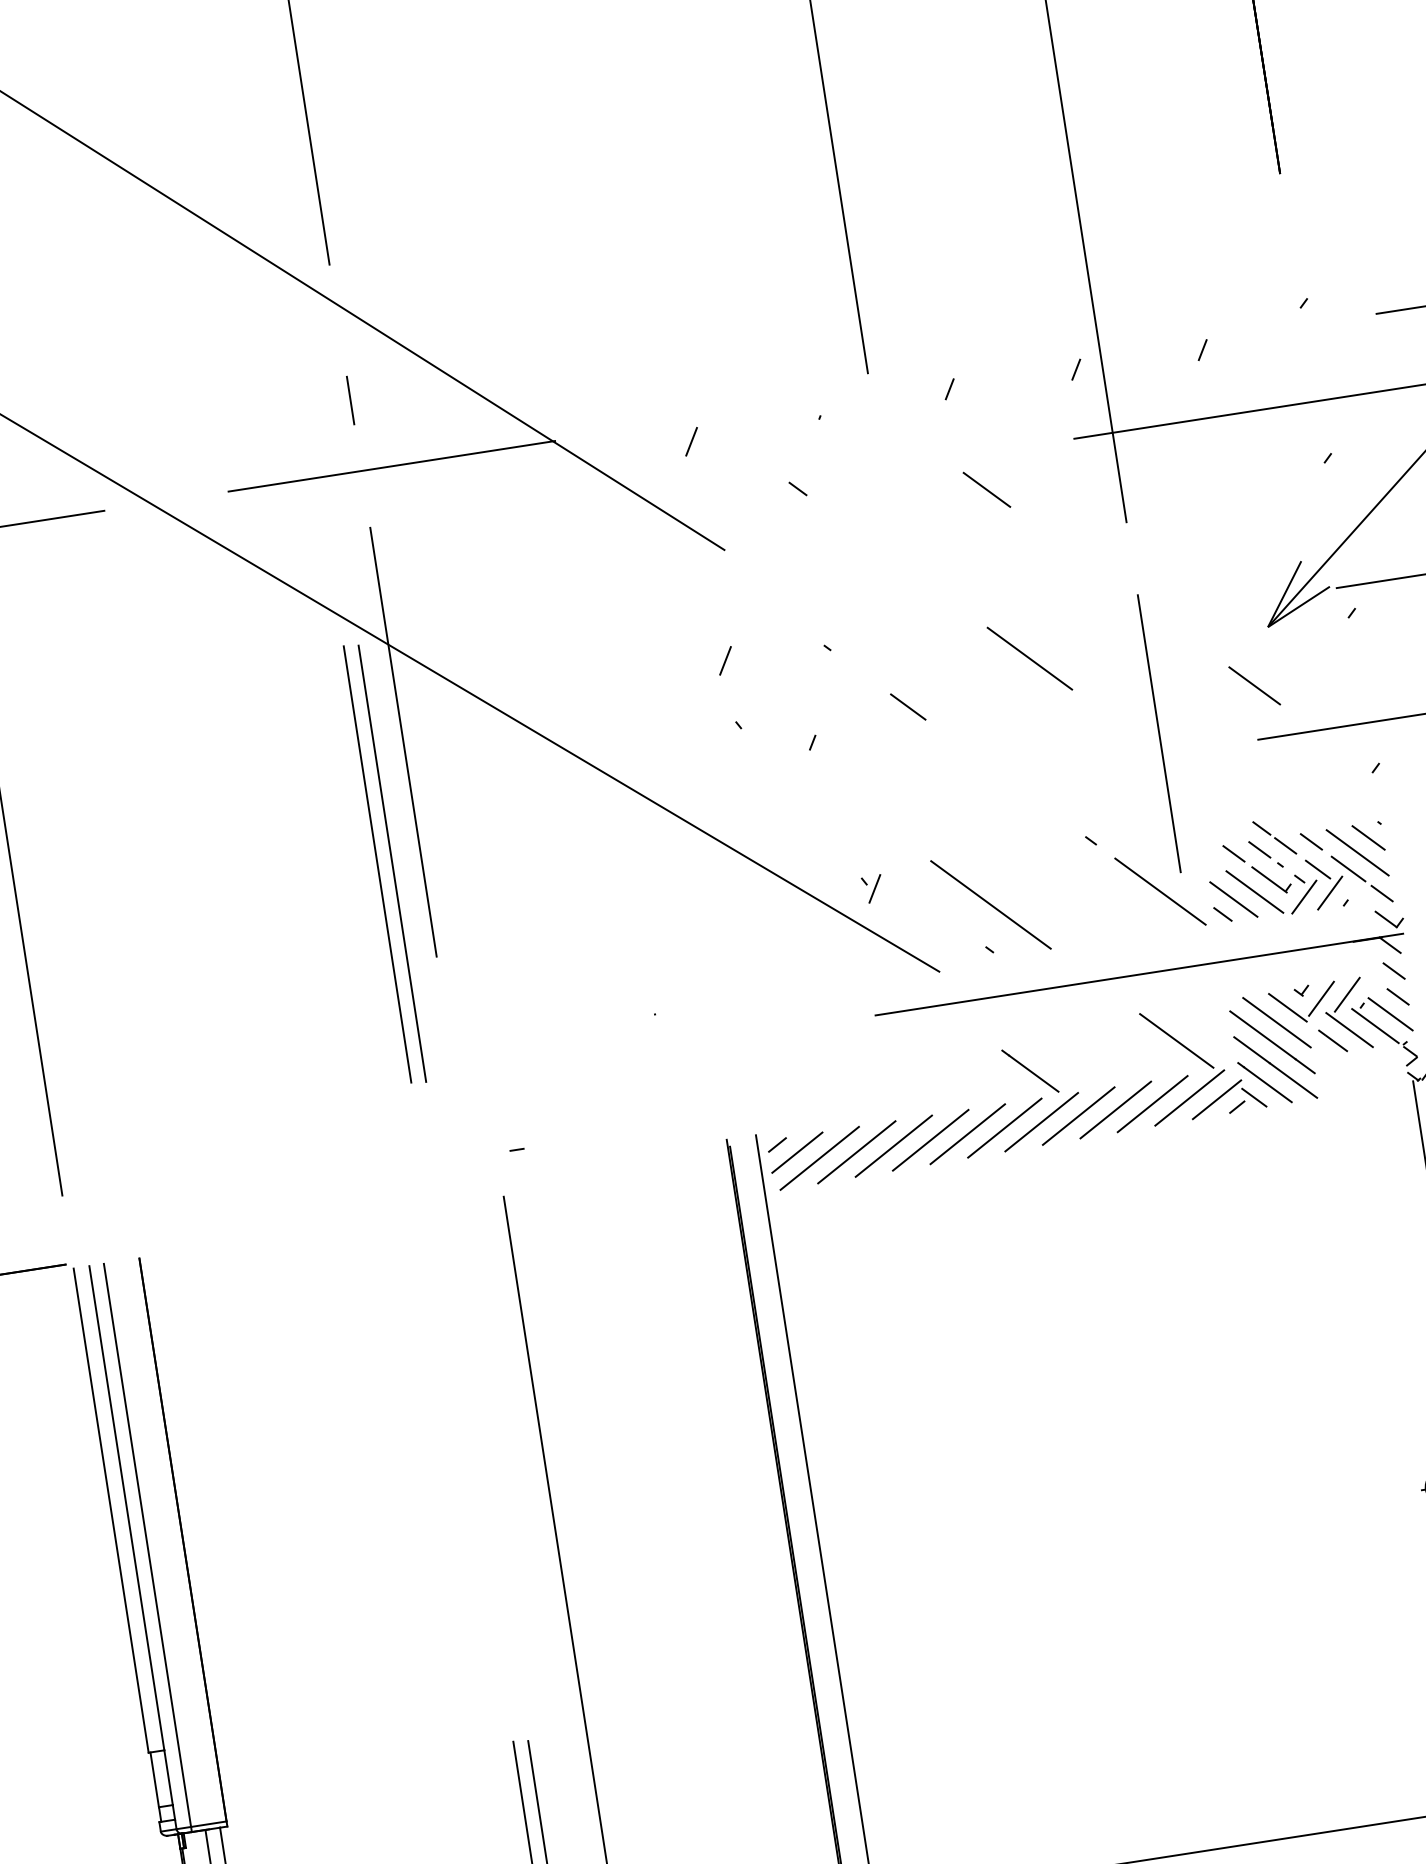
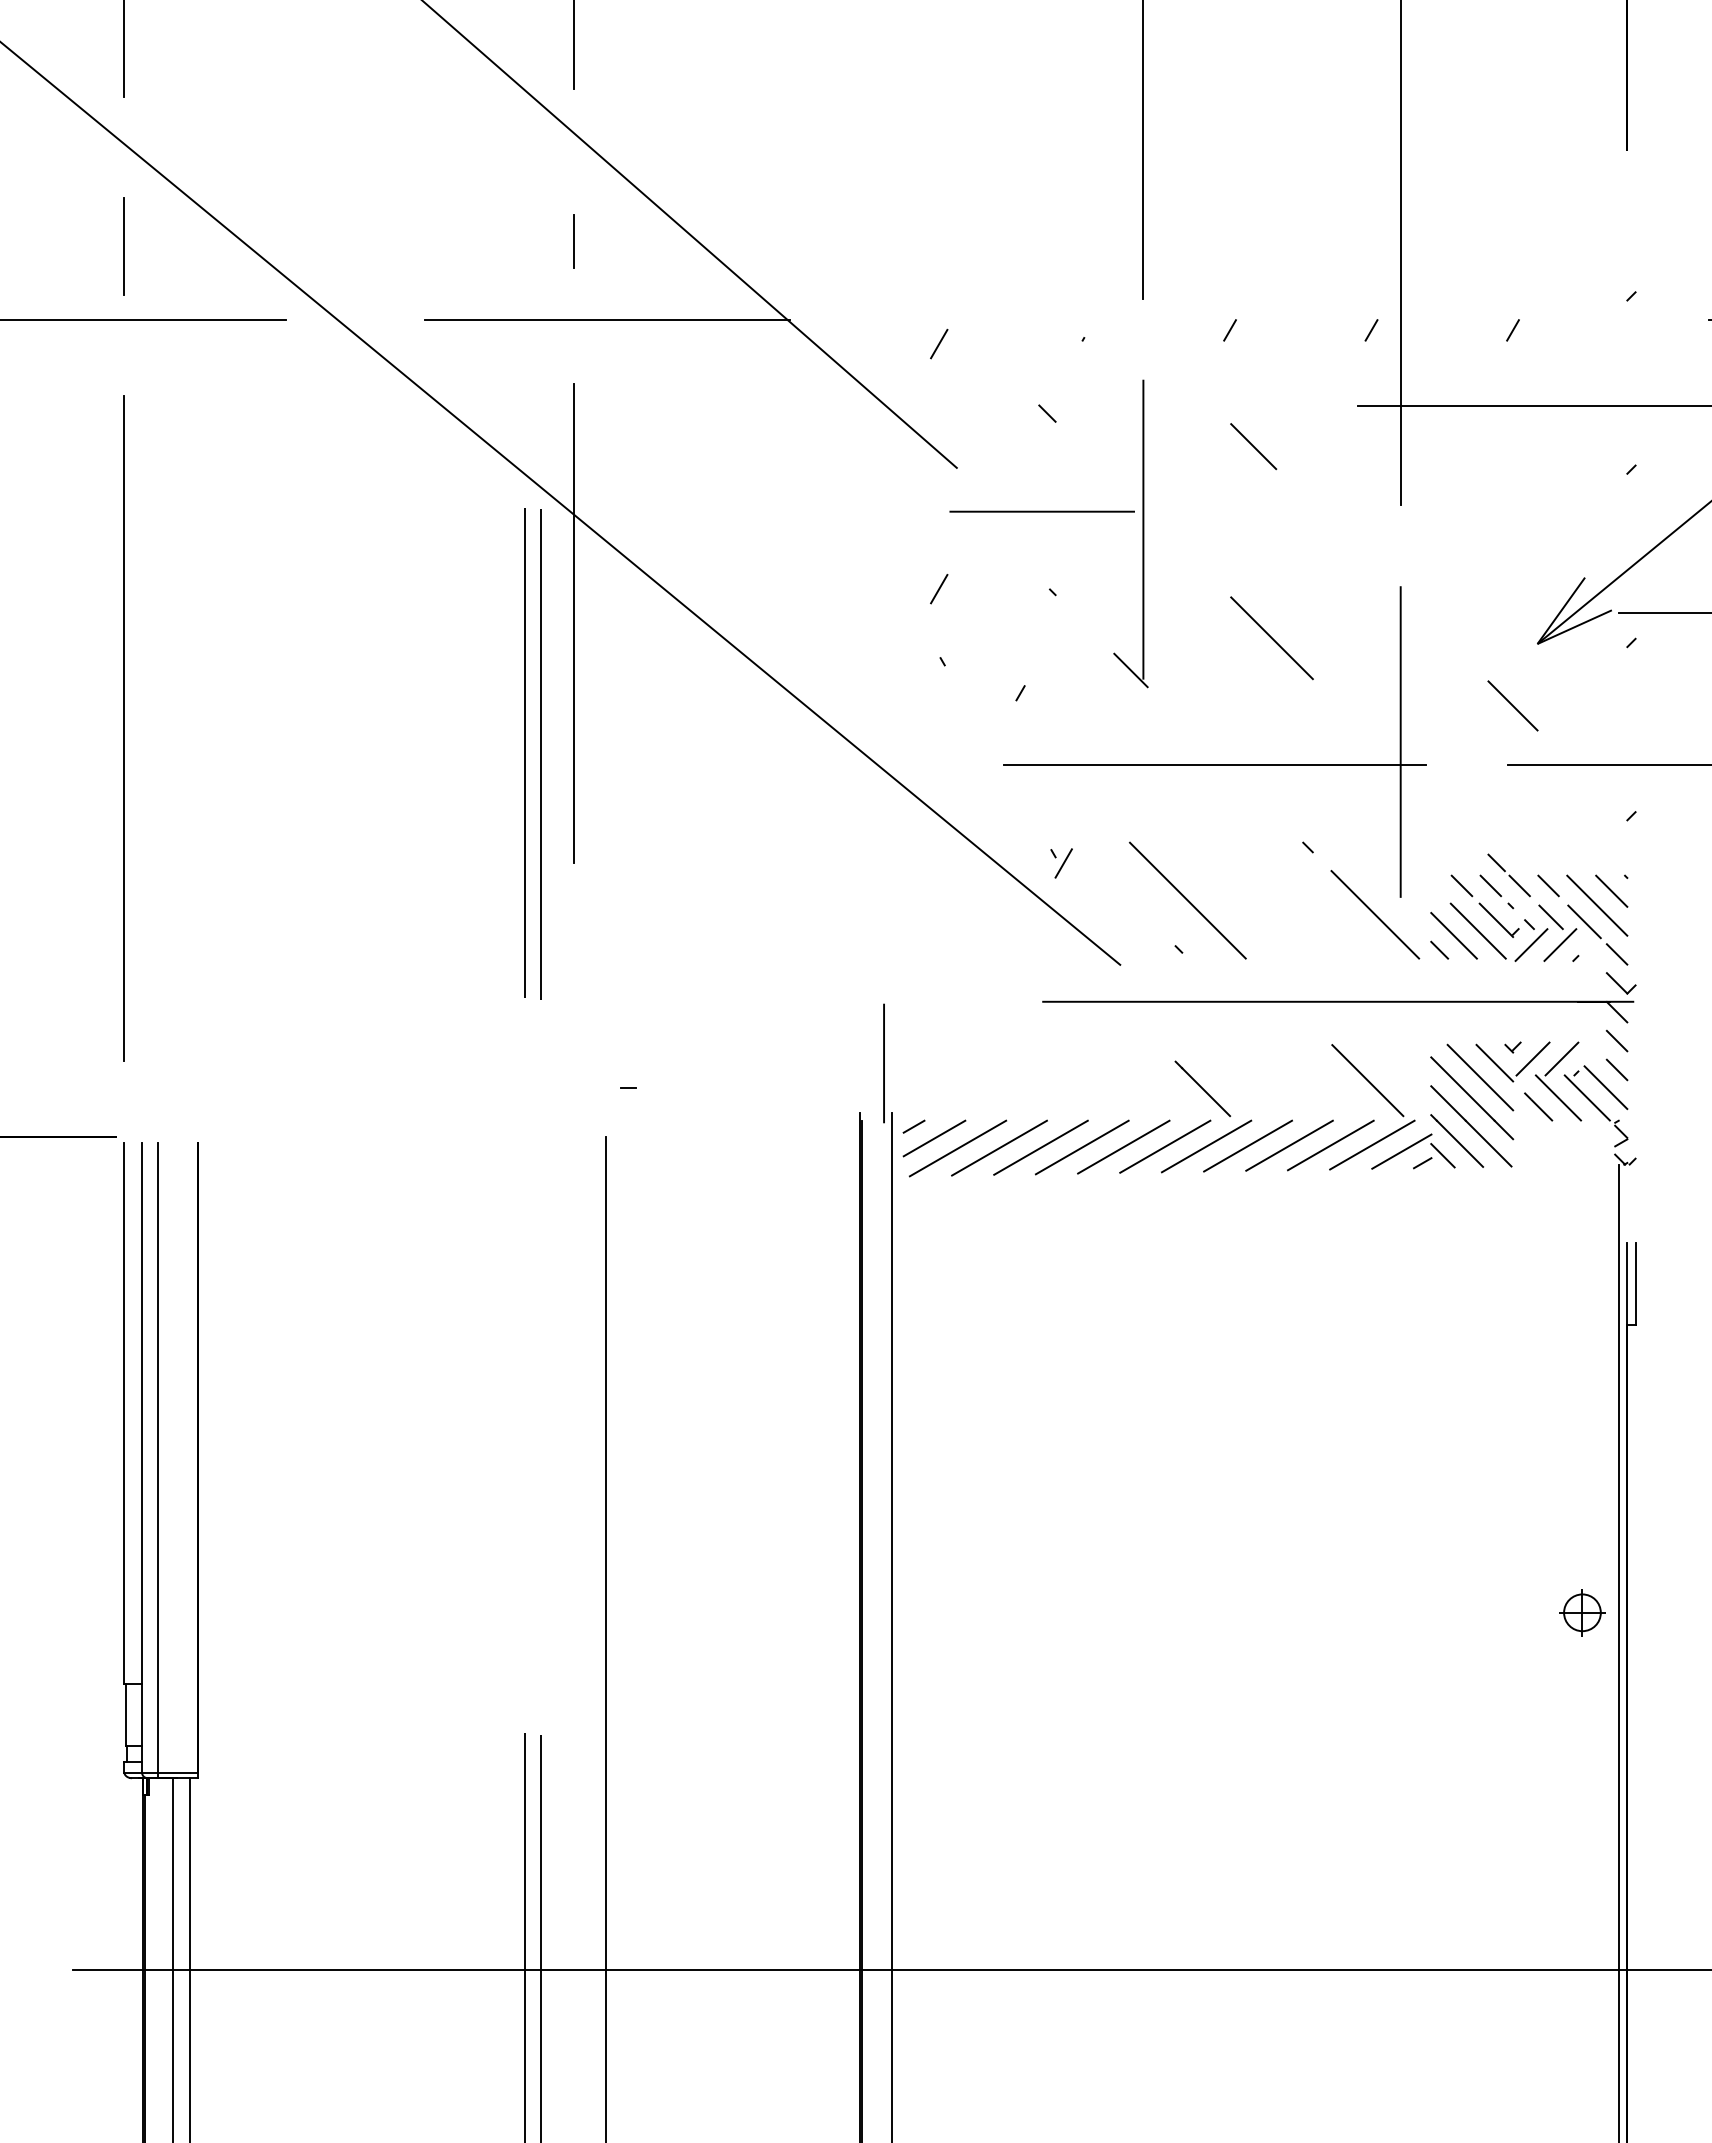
line: (807, 577) -> (1042, 511), added
line: (899, 579) -> (1143, 529), added
line: (996, 780) -> (1214, 765), added
line: (742, 1092) -> (884, 1063), added

